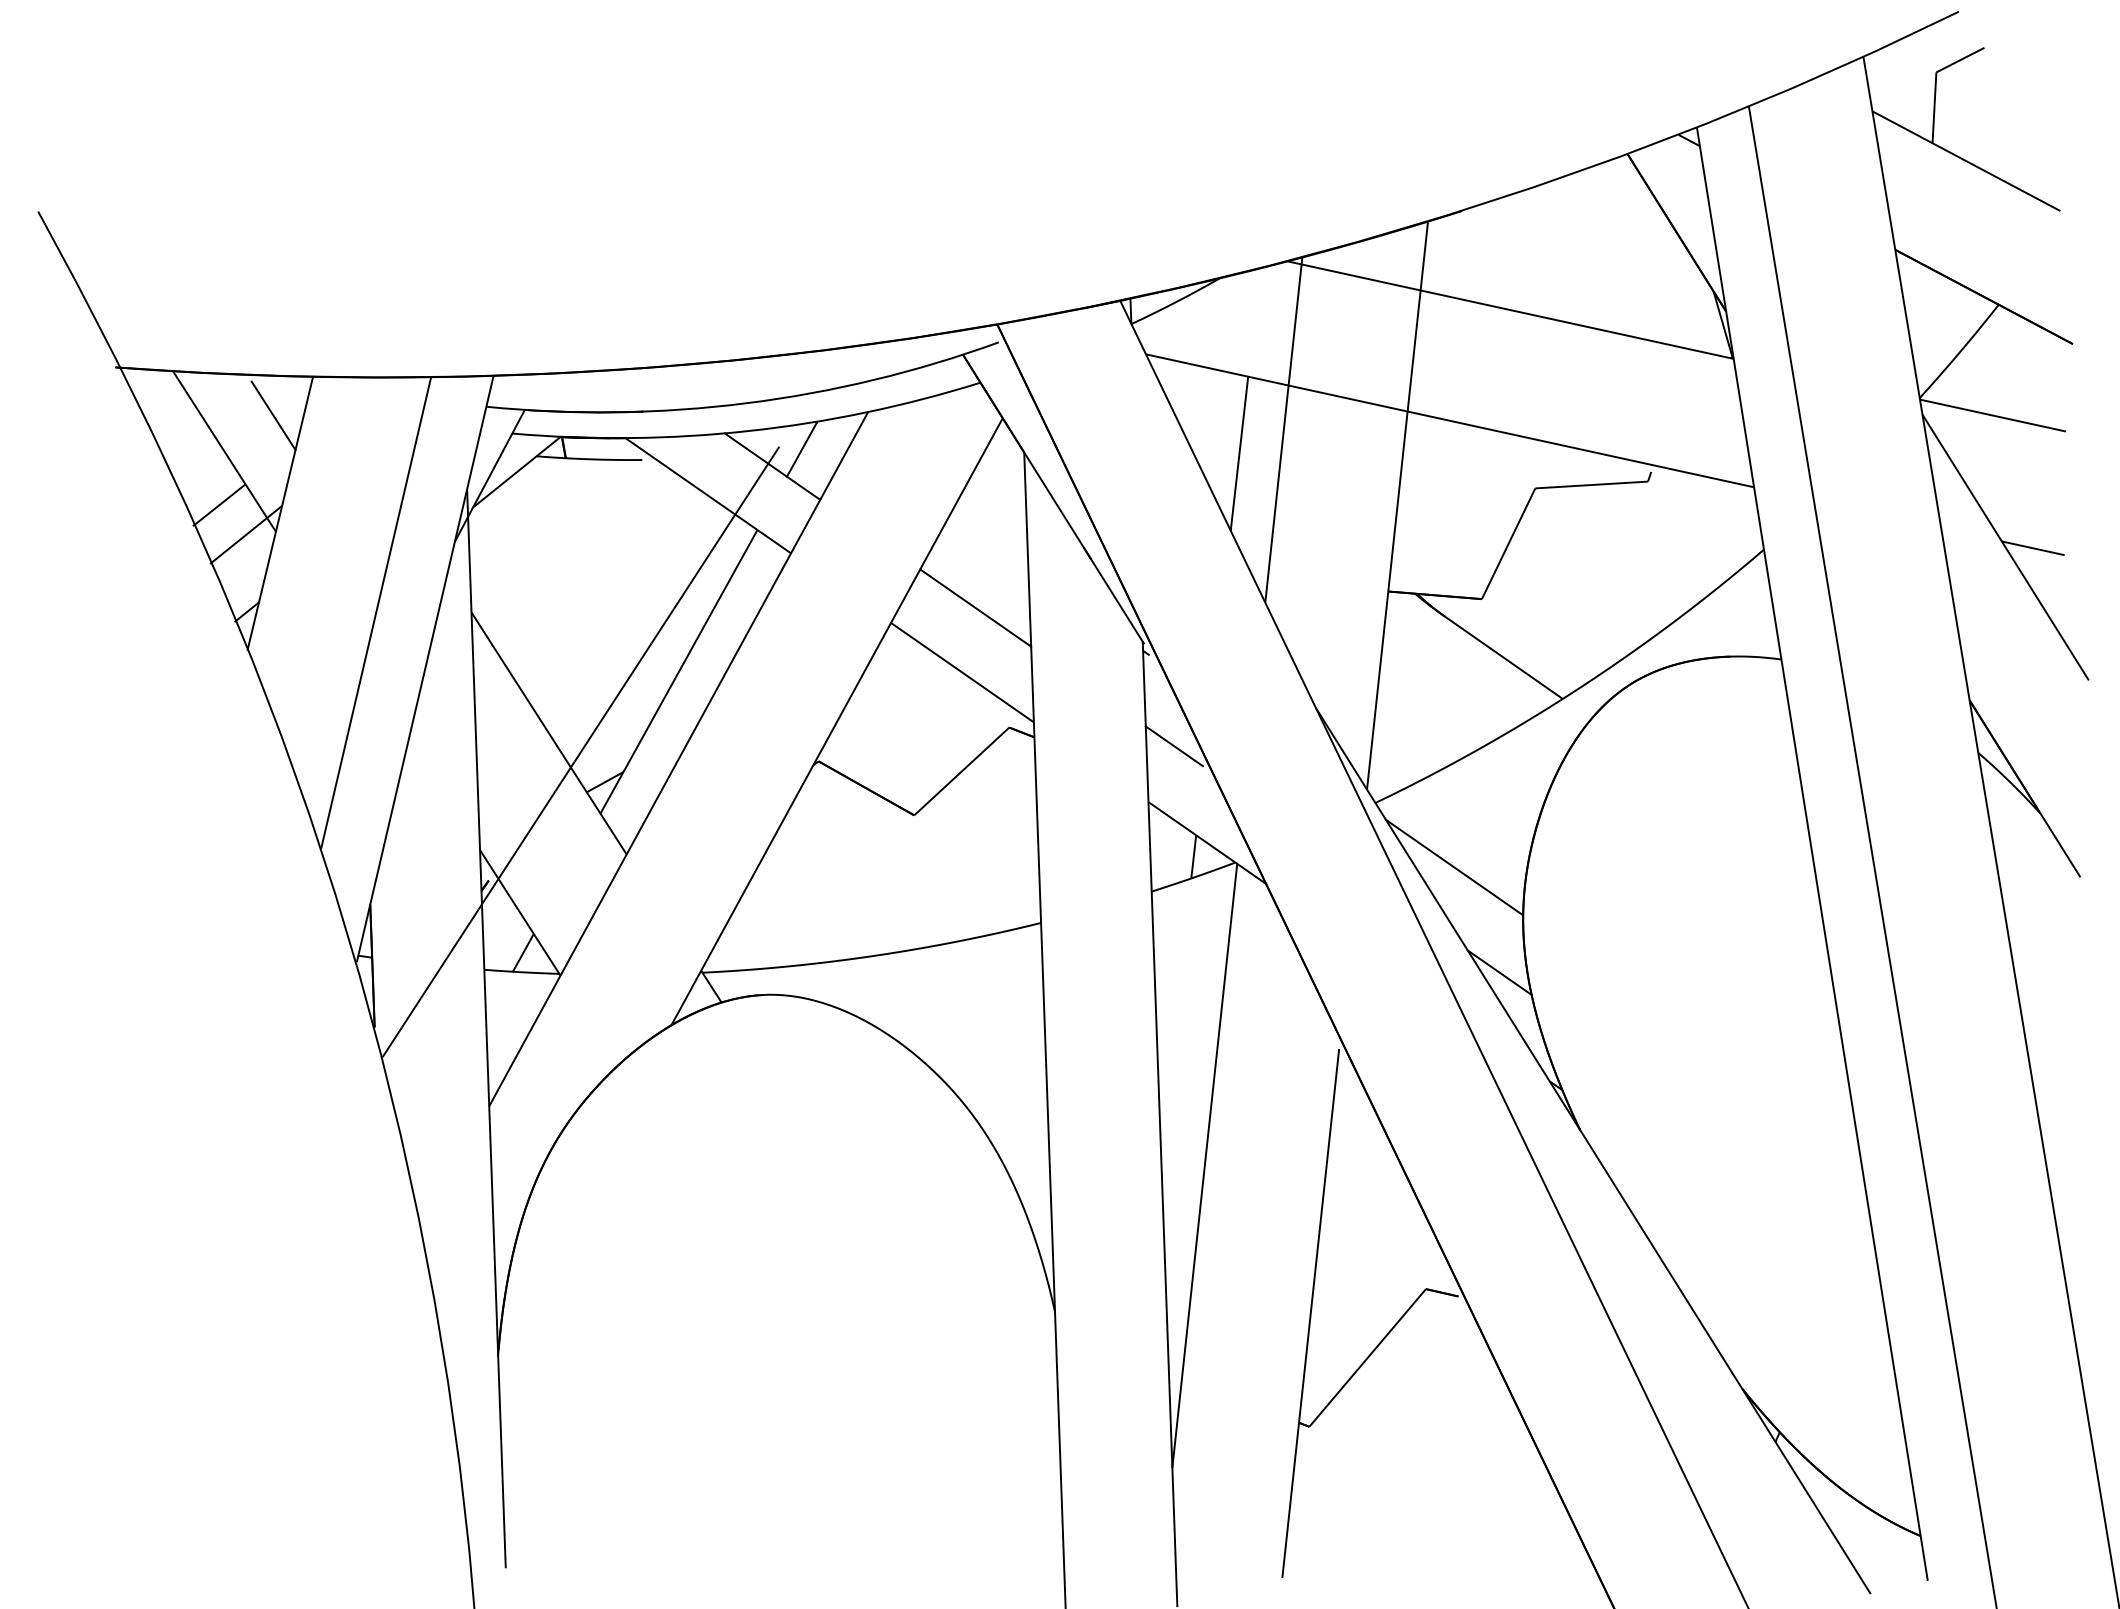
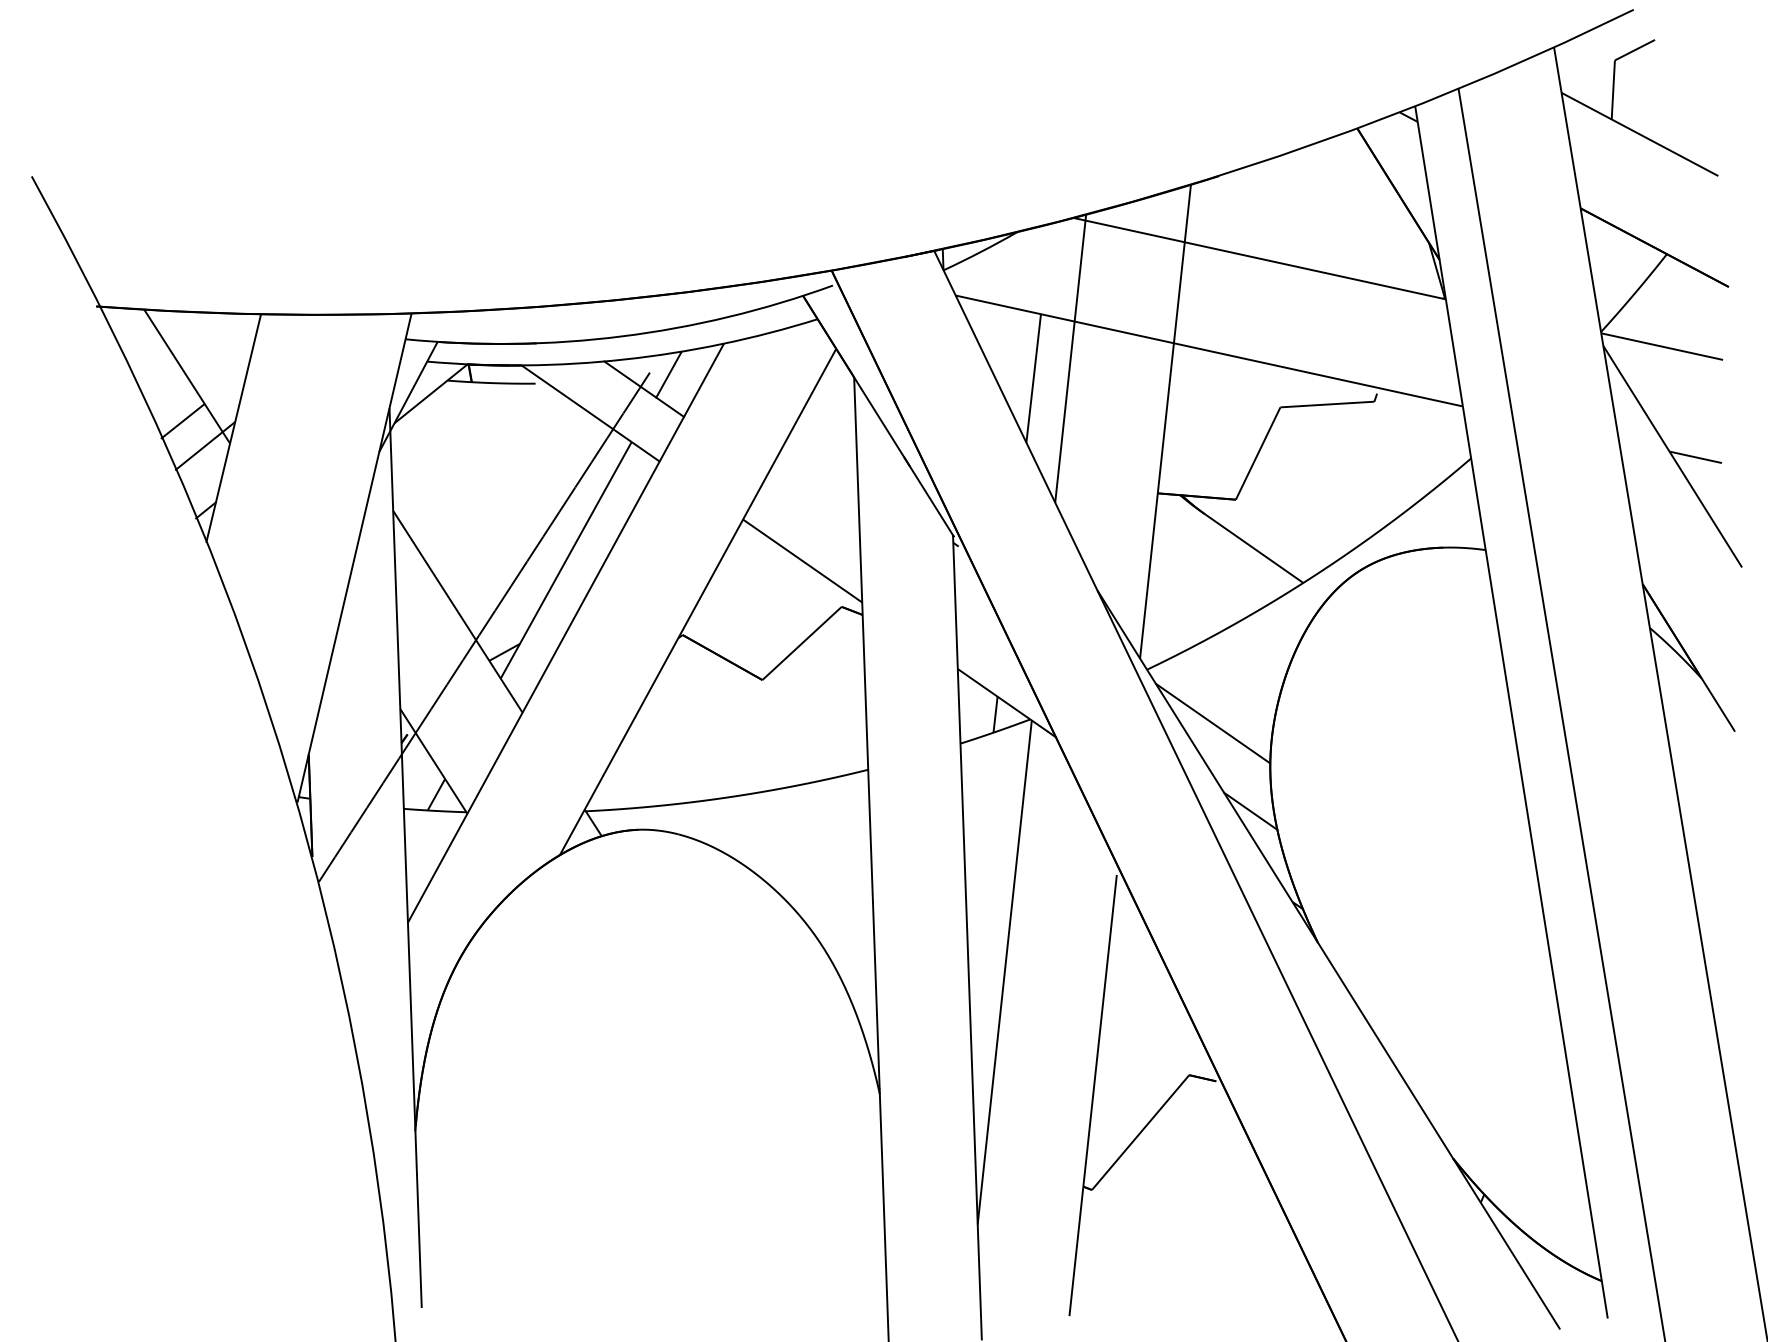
line: (272, 415) -> (227, 346), removed
line: (975, 607) -> (813, 506), removed
line: (375, 612) -> (313, 510), removed
line: (1174, 746) -> (979, 622), removed

